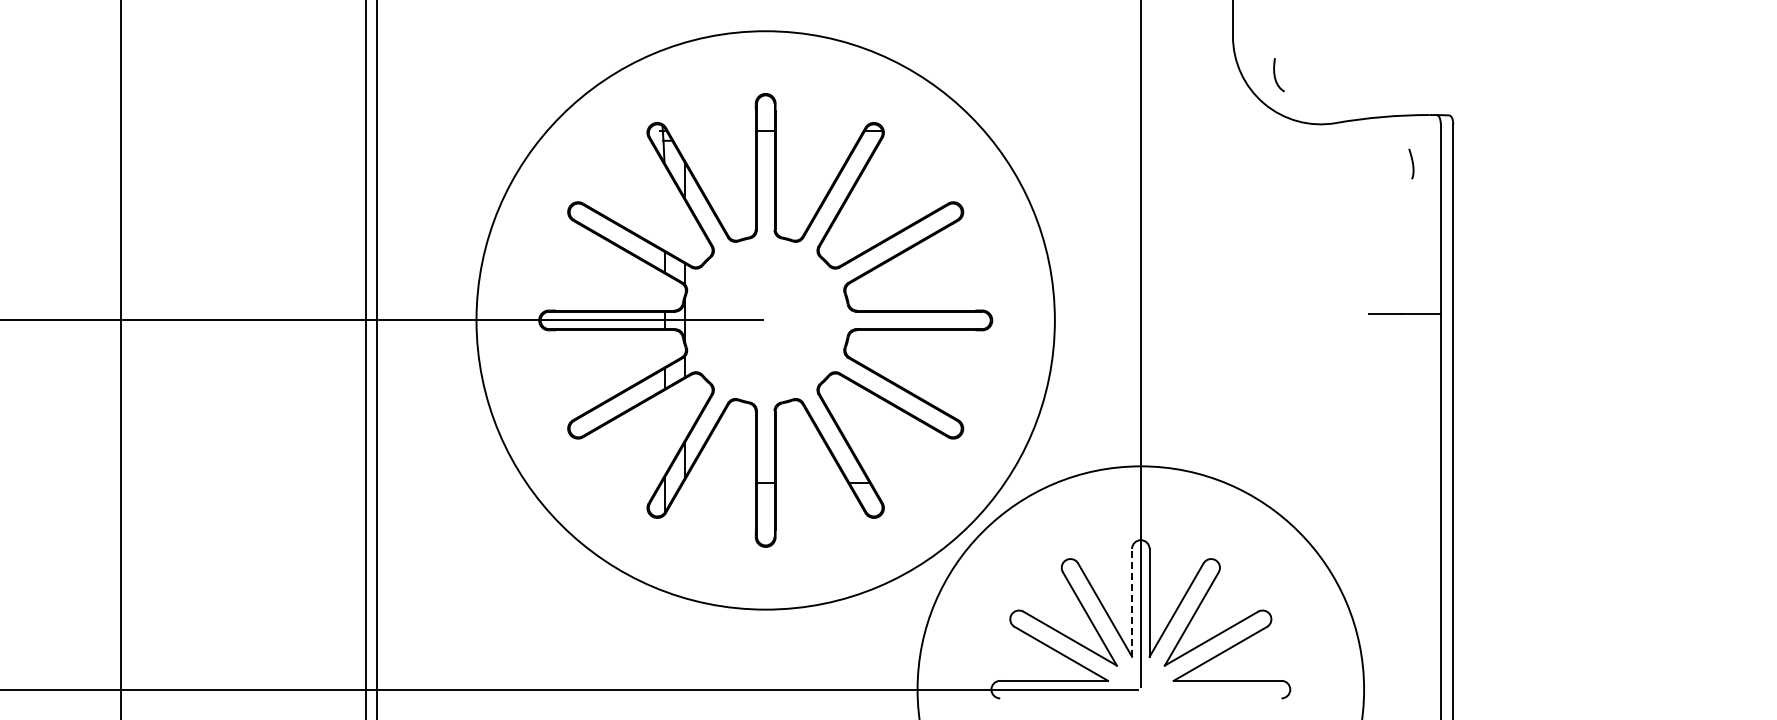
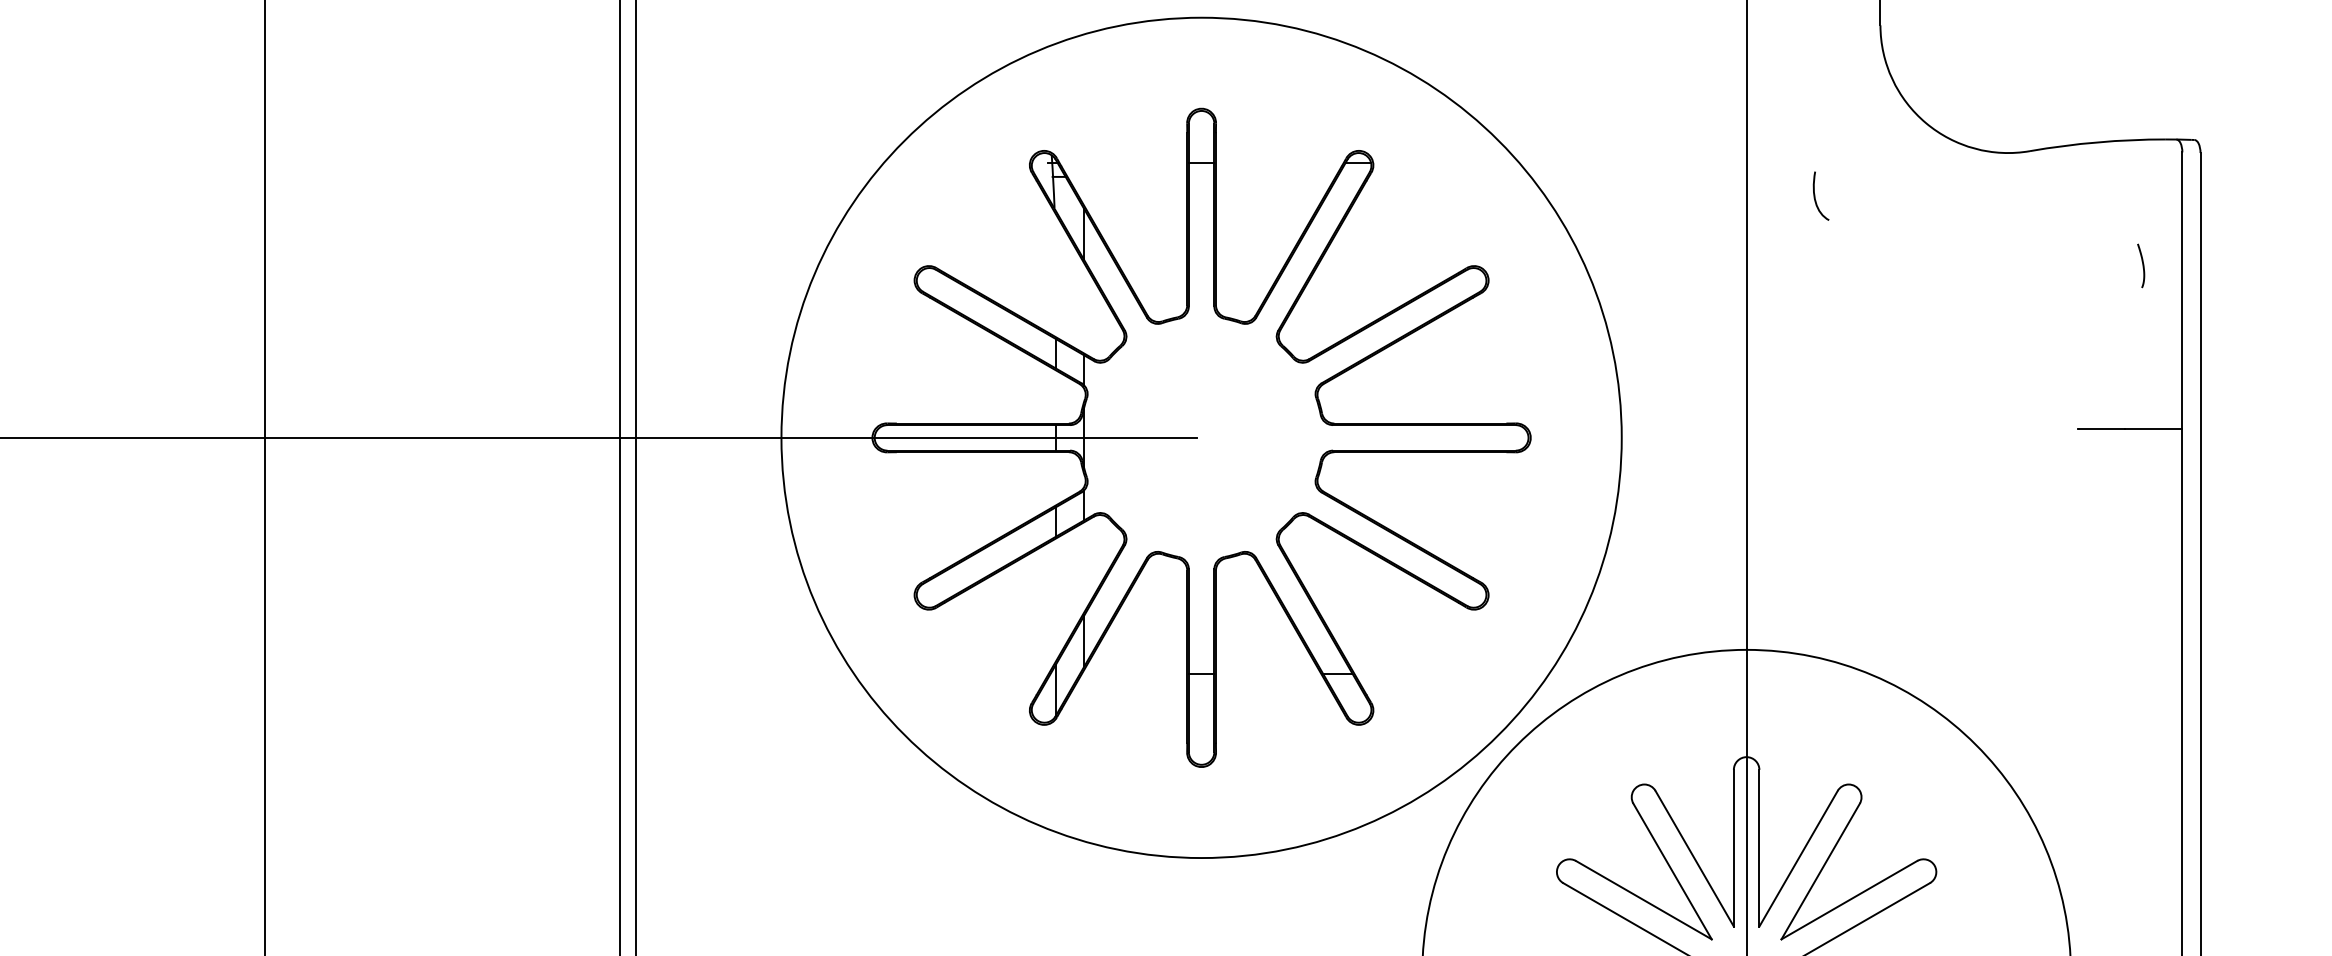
curve: (1275, 75) -> (1815, 196), moved
curve: (1411, 162) -> (2141, 263), moved
line: (1132, 602) -> (1734, 847), dashed -> solid

